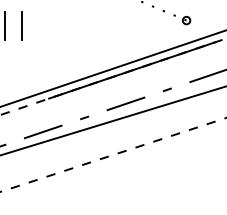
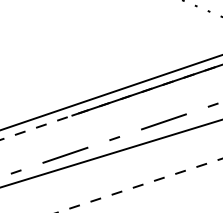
line: (5, 25) -> (20, 28), removed
line: (22, 25) -> (40, 28), removed

